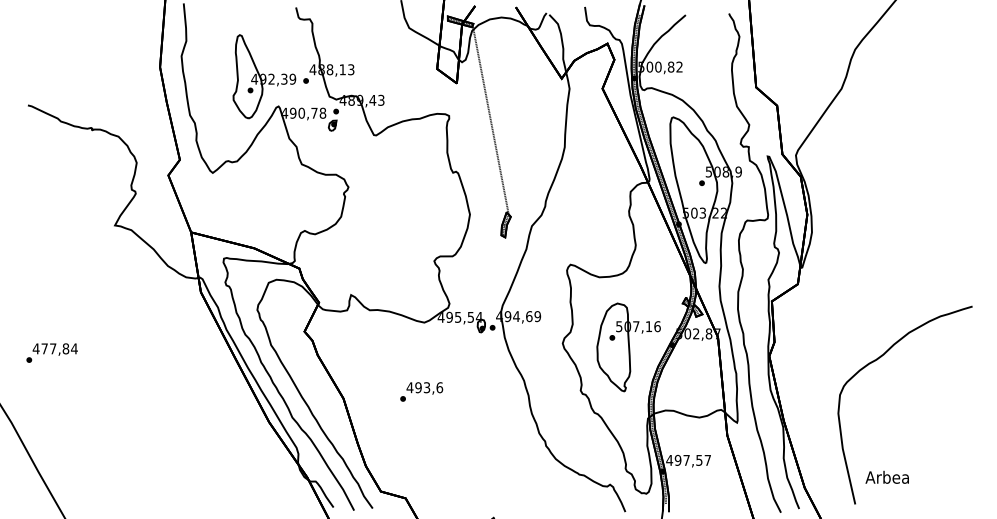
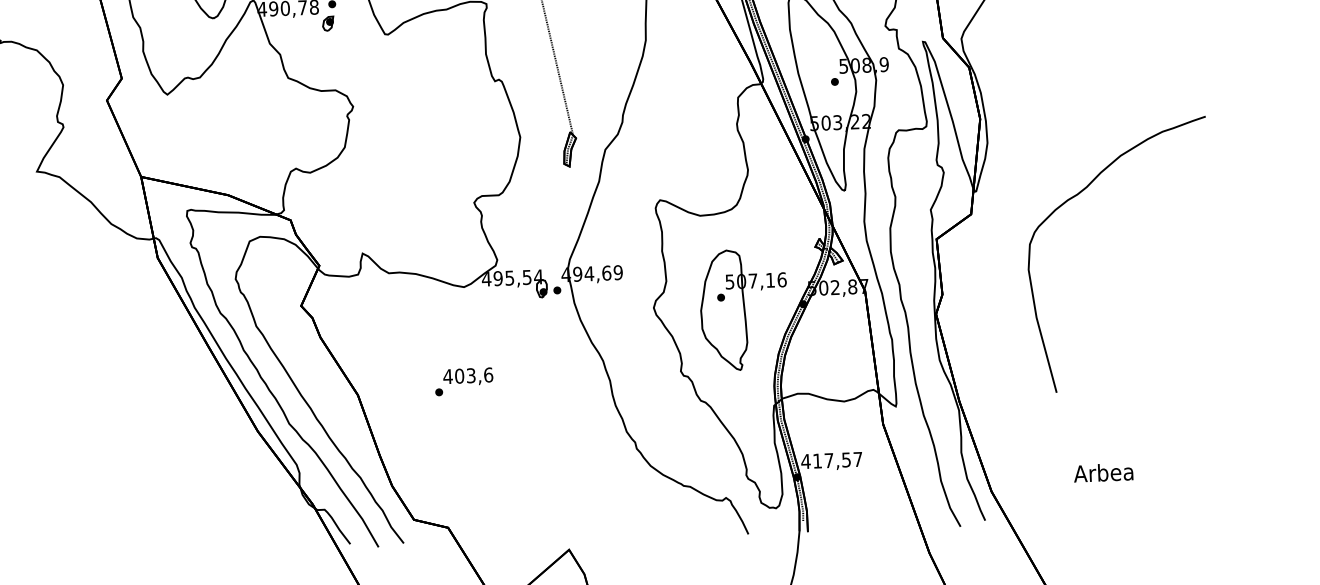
curve: (877, 360) -> (1079, 195), moved
text: (418, 387) -> (459, 375), 493,6 -> 403,6
text: (677, 459) -> (816, 459), 497,57 -> 417,57

